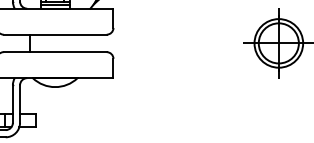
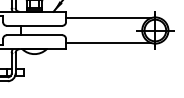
line: (192, 21) -> (108, 18), added
line: (192, 65) -> (108, 42), added

